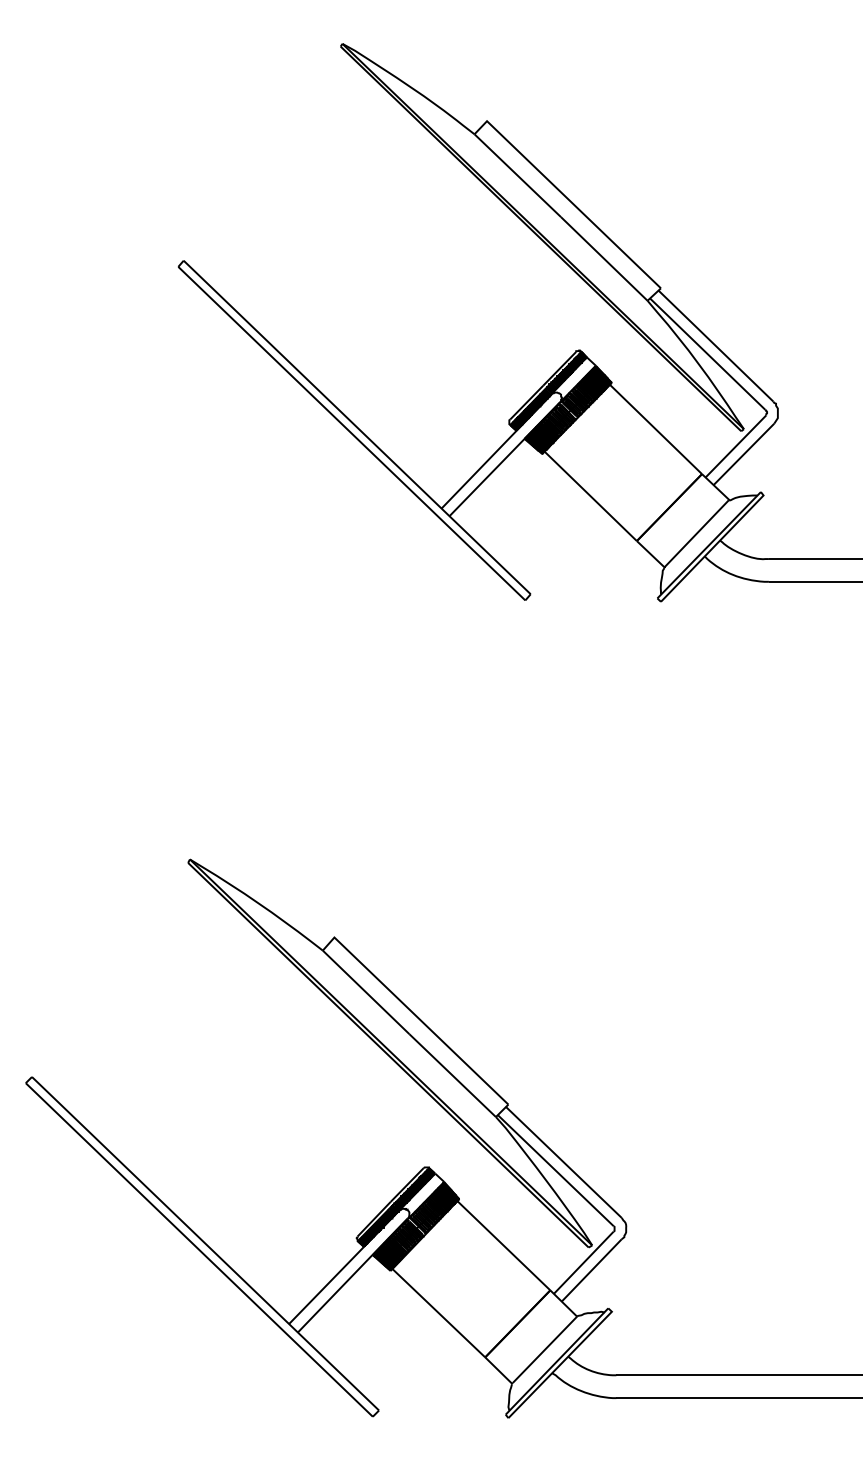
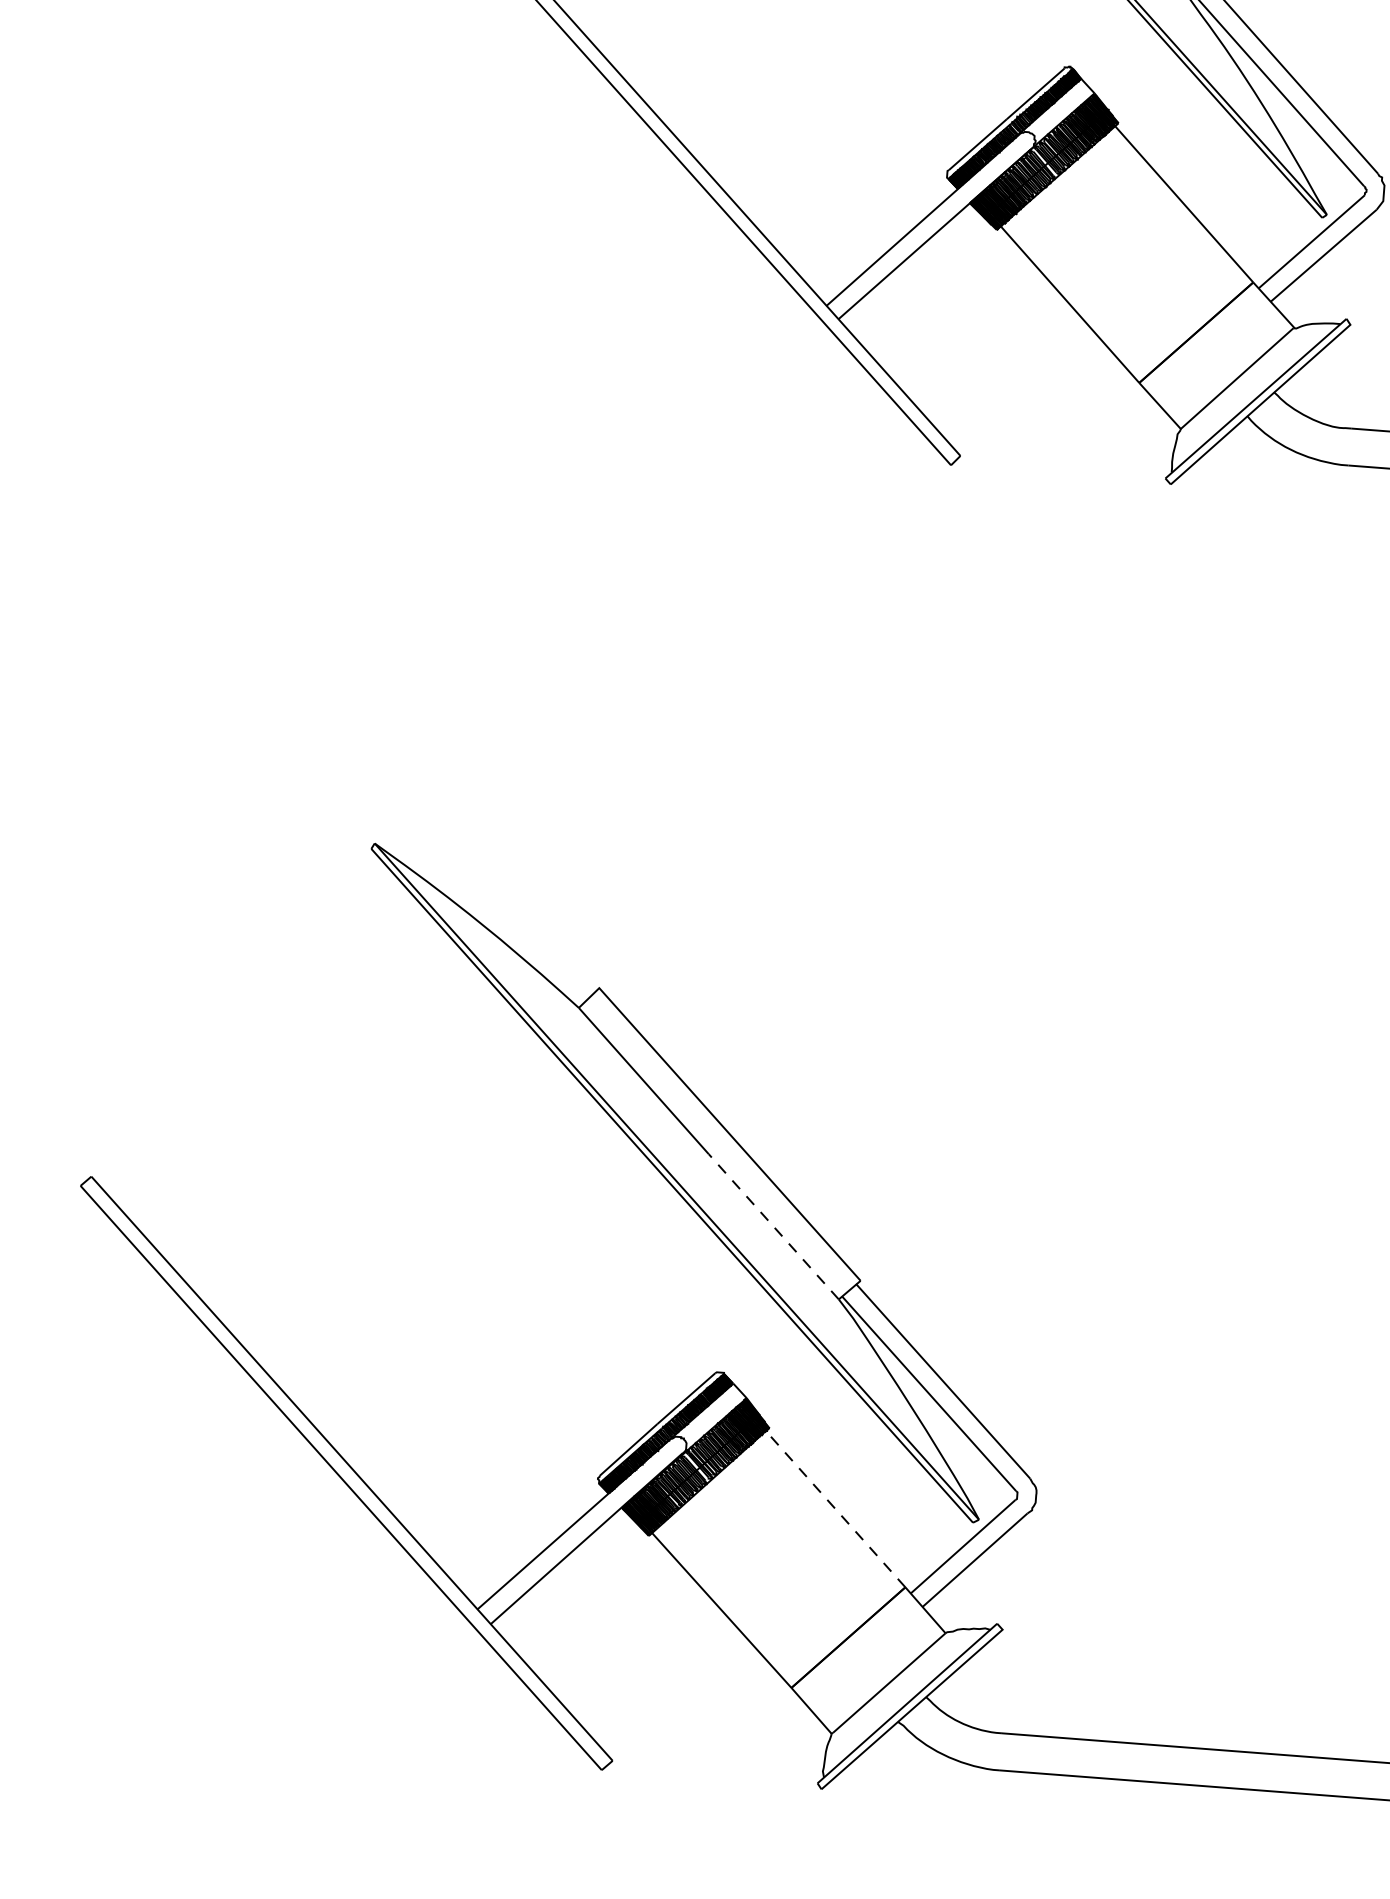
line: (452, 1075) -> (773, 1226), solid -> dashed
line: (503, 1245) -> (835, 1508), solid -> dashed

